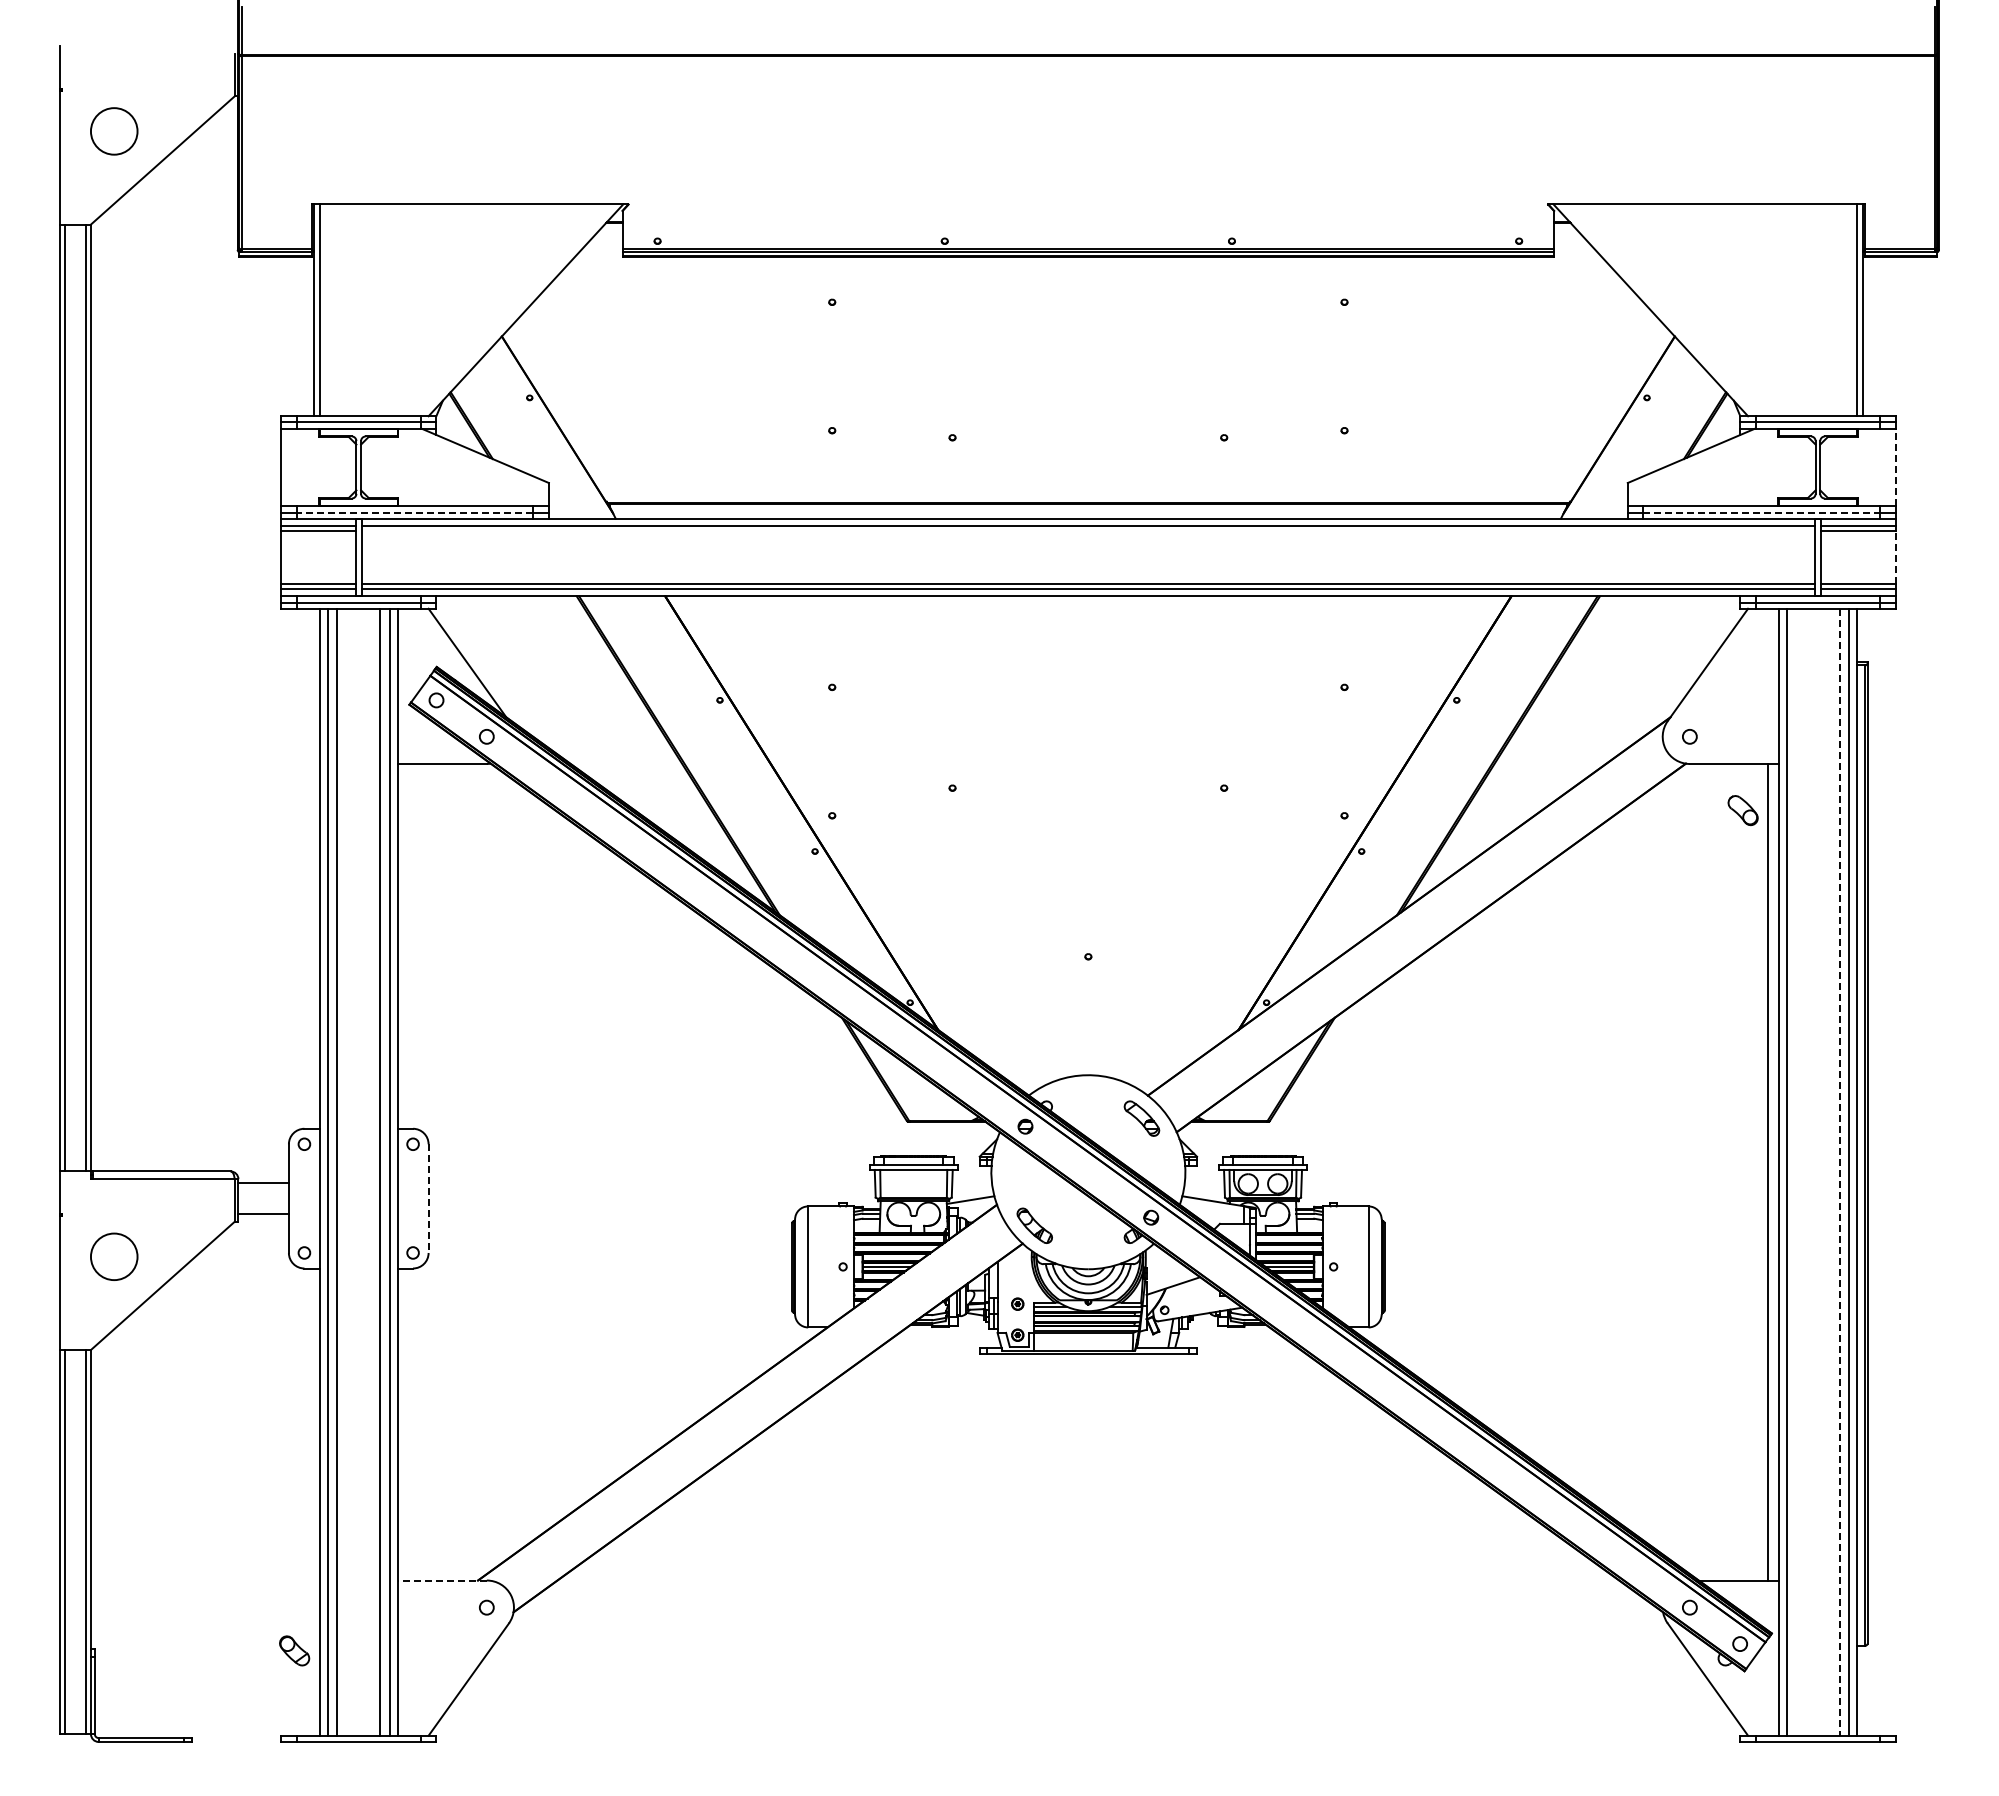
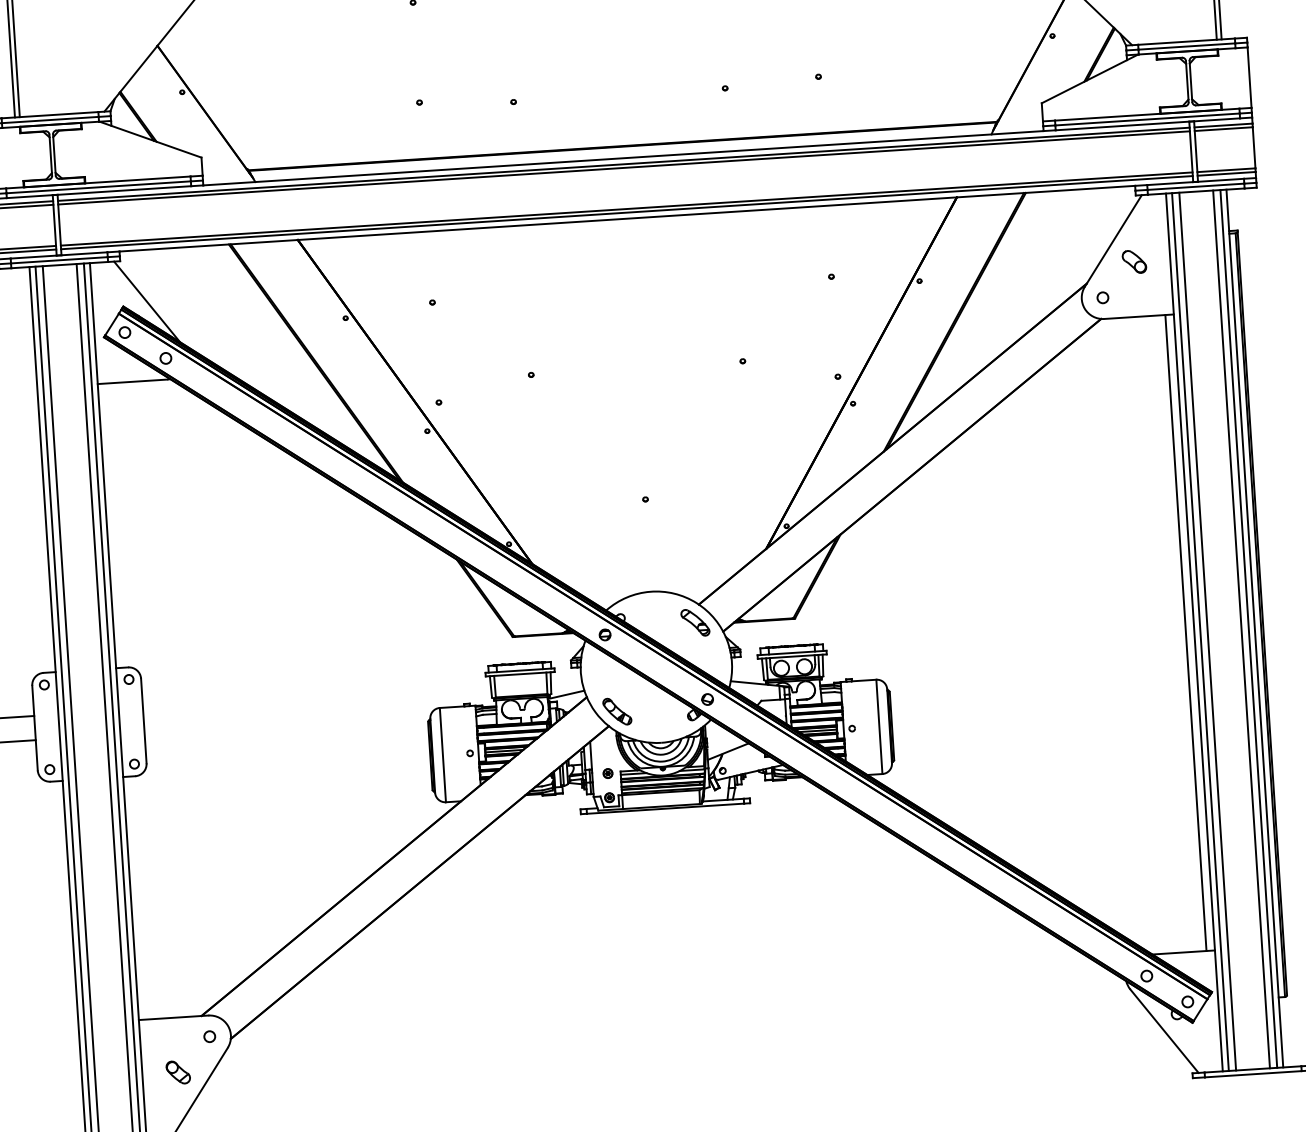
line: (1895, 467) -> (1249, 77), dashed -> solid
line: (414, 512) -> (98, 187), dashed -> solid
line: (1762, 512) -> (1148, 119), dashed -> solid
line: (1087, 531) -> (623, 168), added
line: (1895, 557) -> (1254, 147), dashed -> solid
part: (1742, 810) -> (1133, 261), moved
line: (1796, 1171) -> (1207, 631), added
line: (1839, 1172) -> (1241, 629), dashed -> solid
line: (428, 1199) -> (143, 721), dashed -> solid
line: (442, 1580) -> (173, 1017), dashed -> solid
part: (294, 1650) -> (178, 1072), moved

